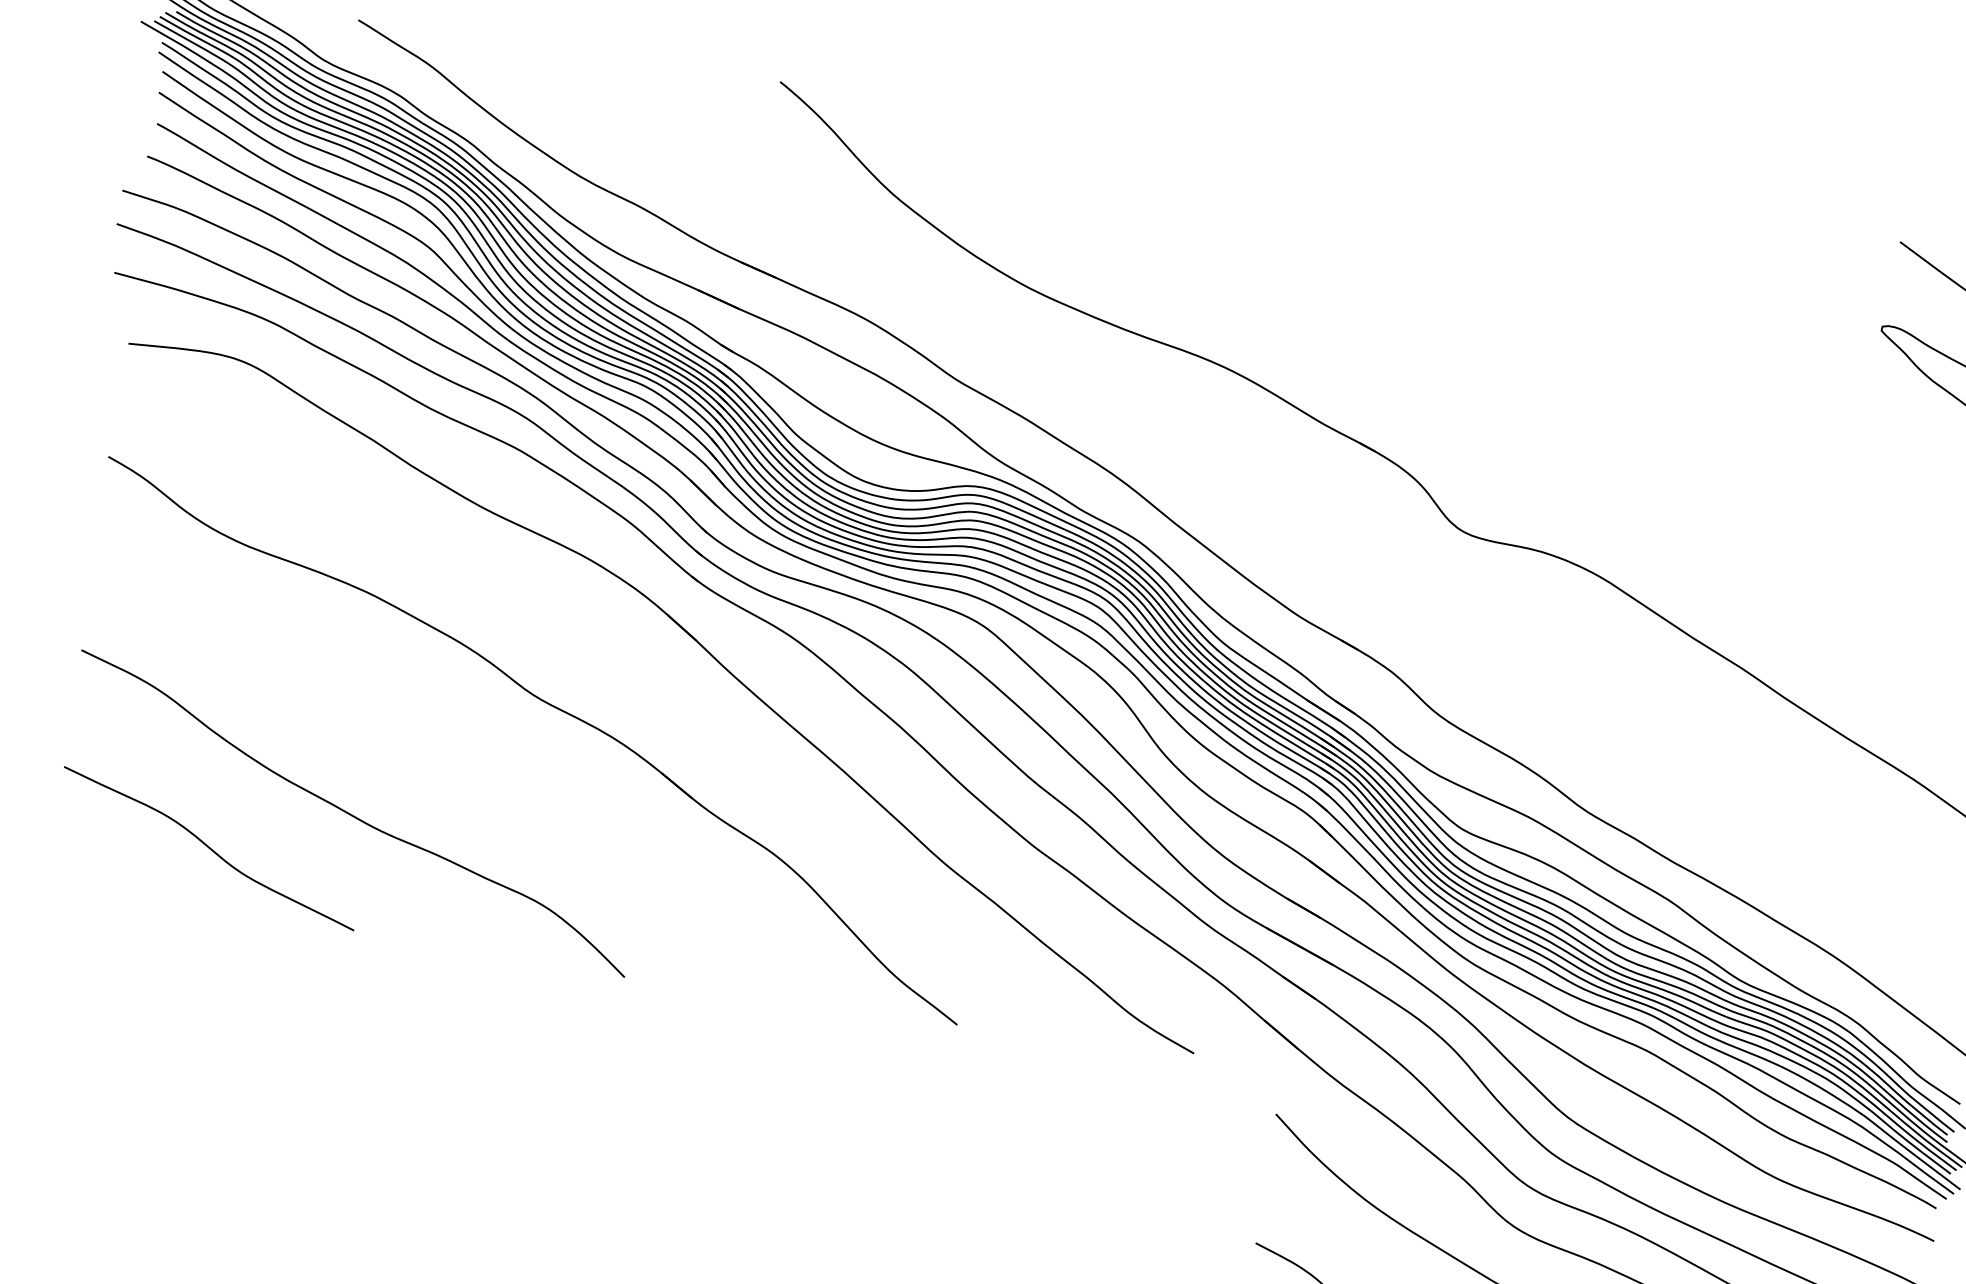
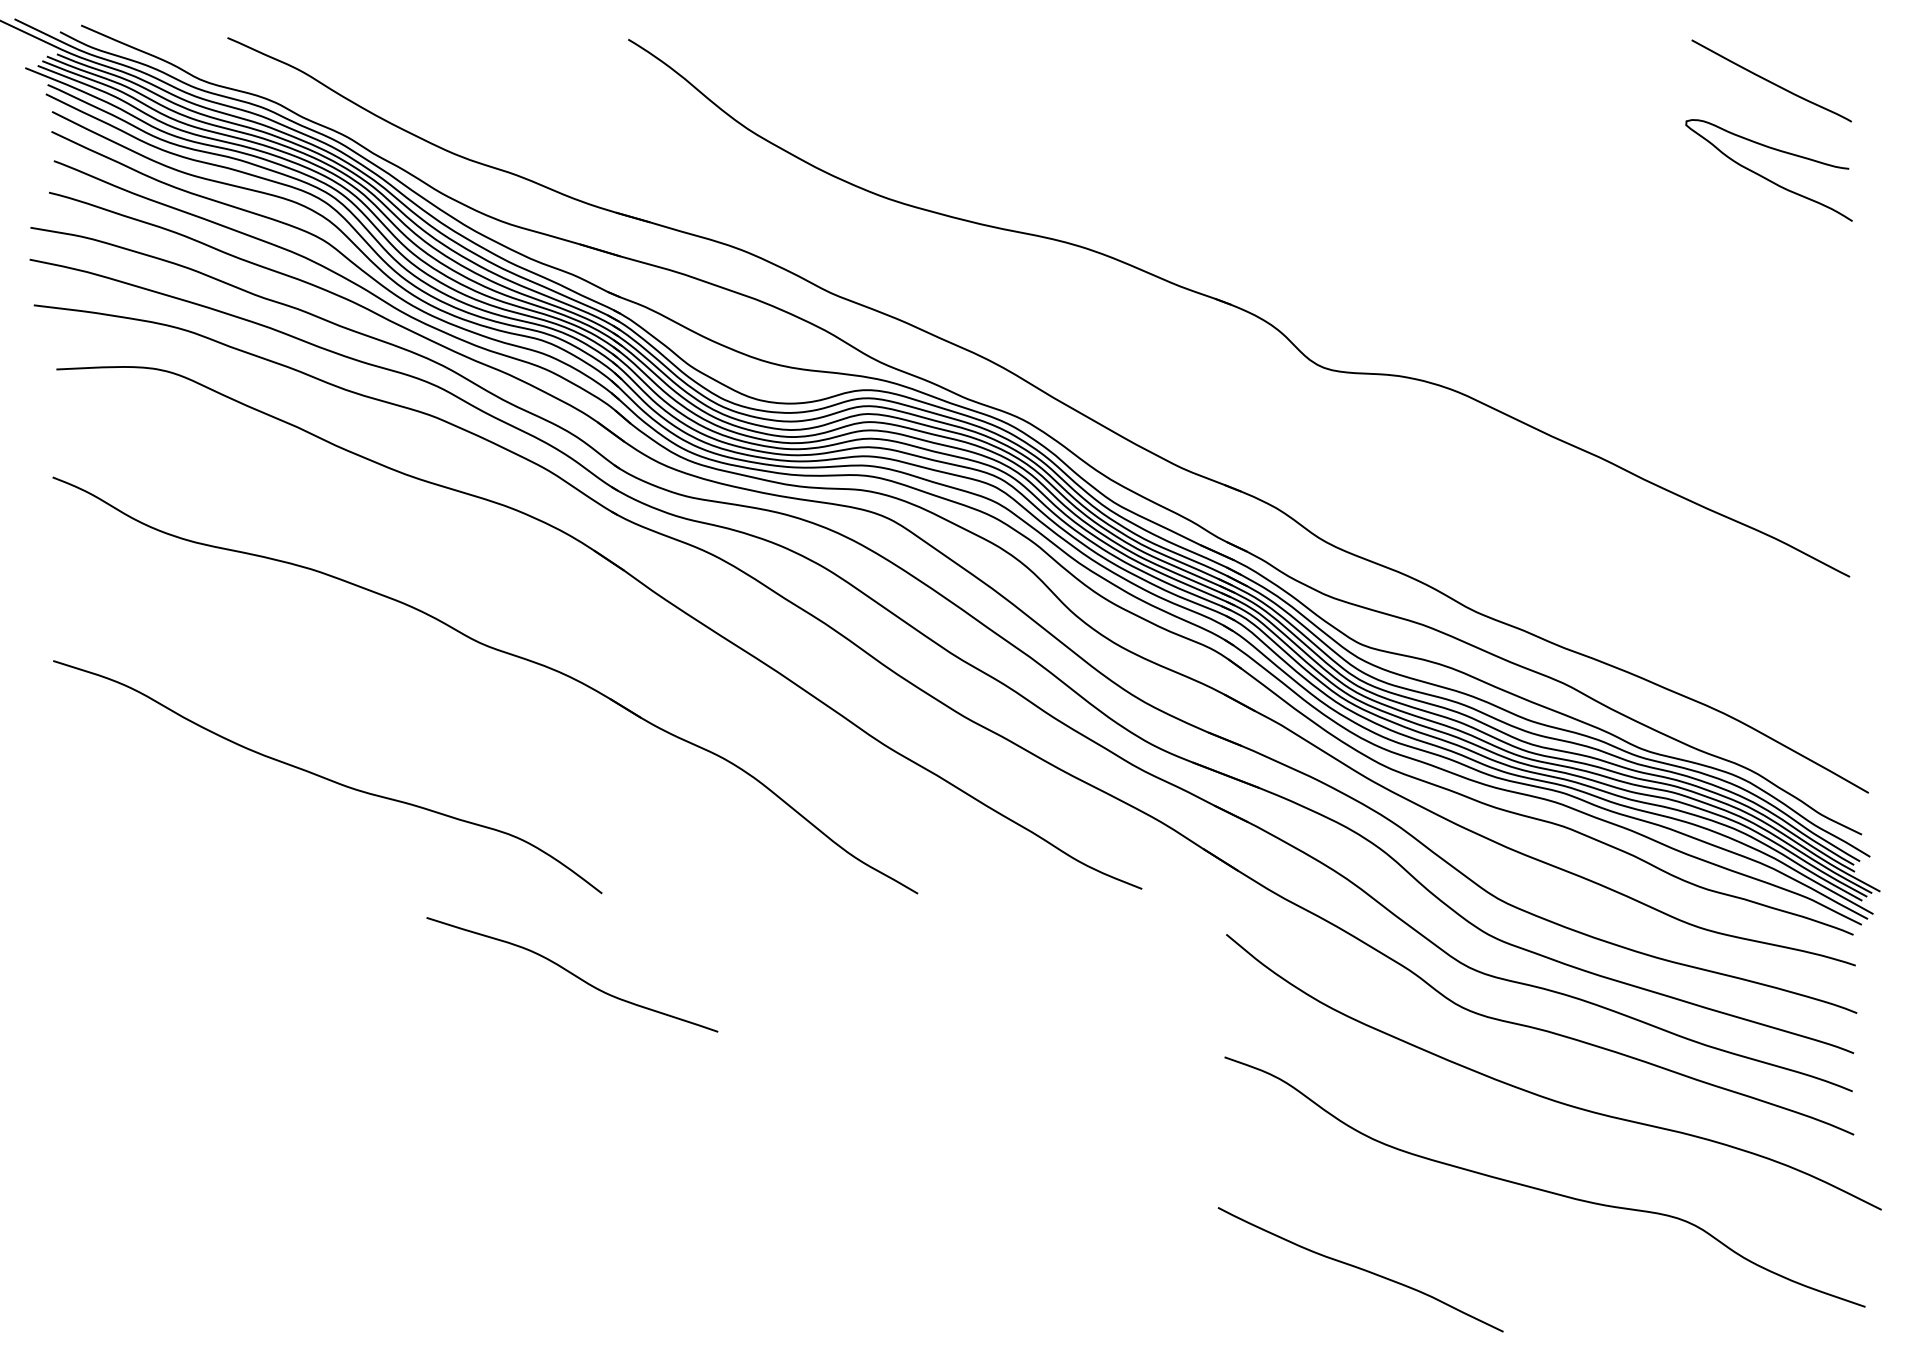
curve: (209, 848) -> (572, 974), moved

